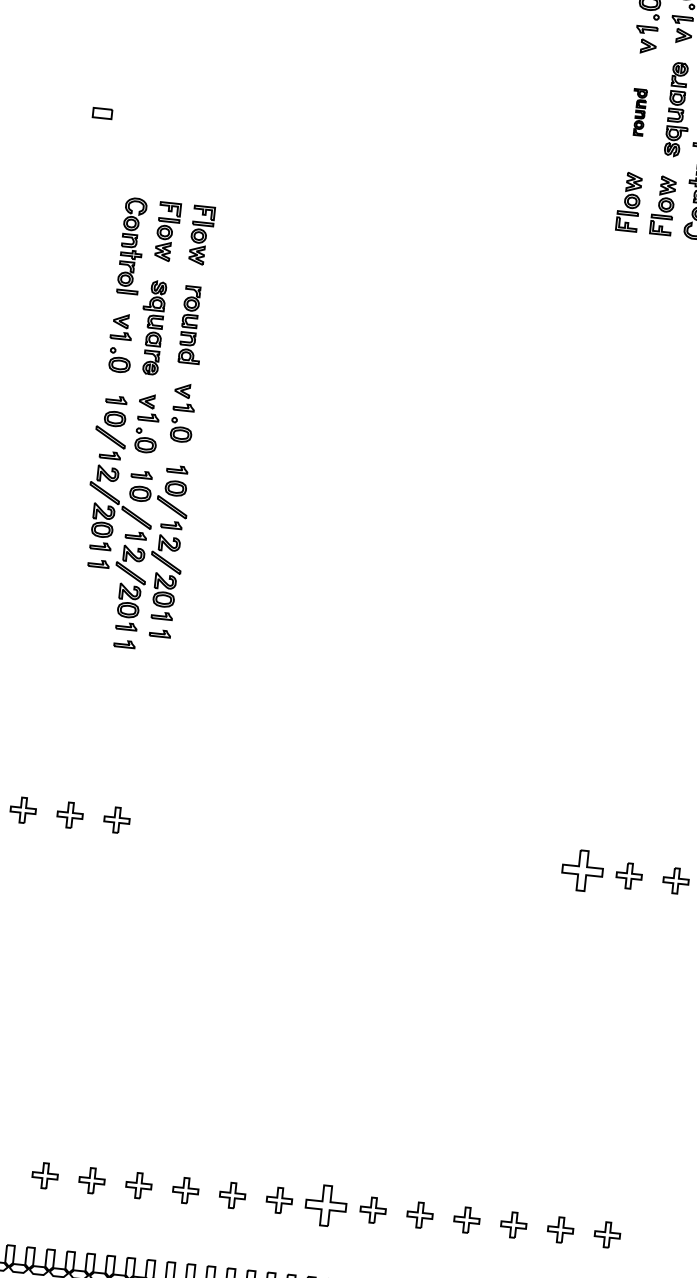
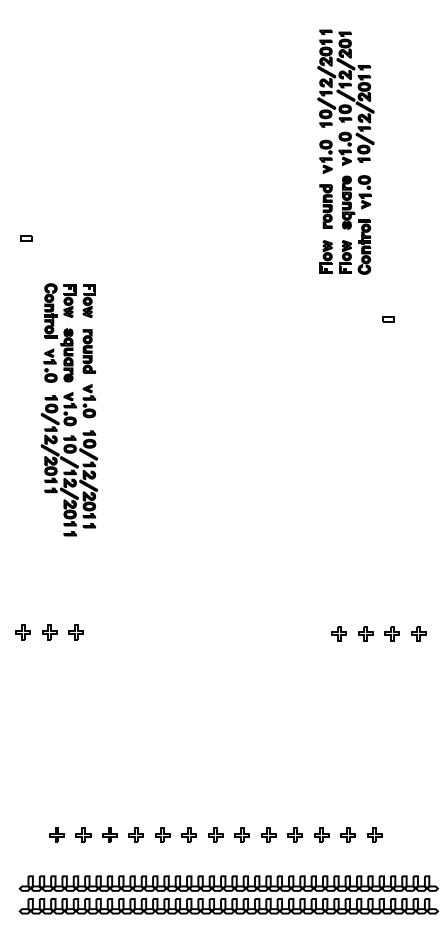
part: (637, 112) -> (325, 206), size x1.67
part: (581, 870) -> (338, 633), size x0.62
part: (325, 1203) -> (215, 834), size x0.62

